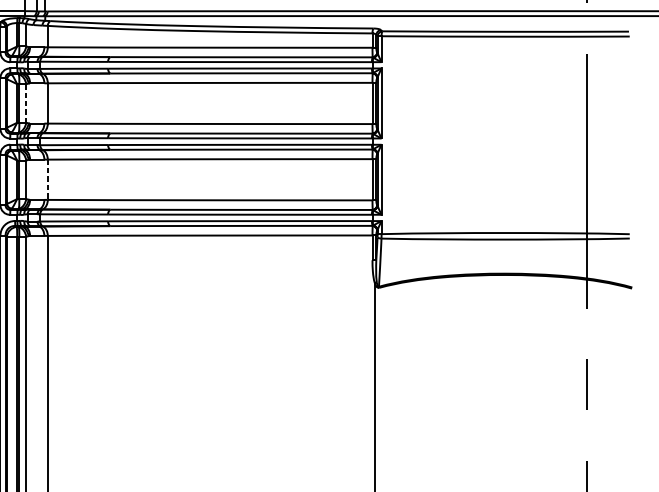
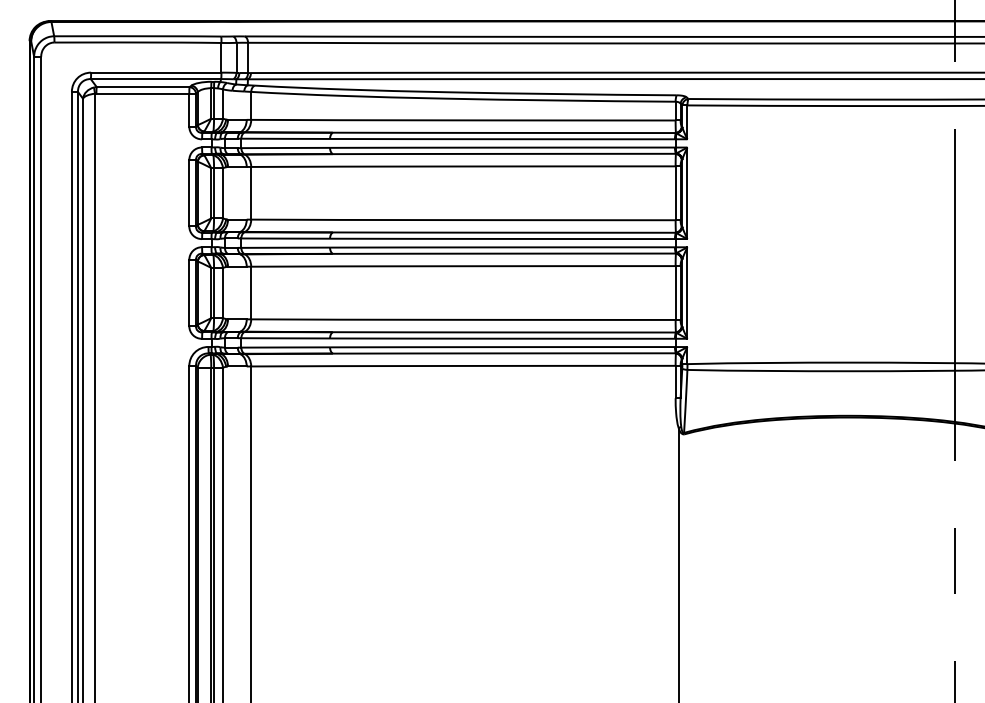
line: (26, 103) -> (223, 193), dashed -> solid
line: (48, 180) -> (251, 293), dashed -> solid

